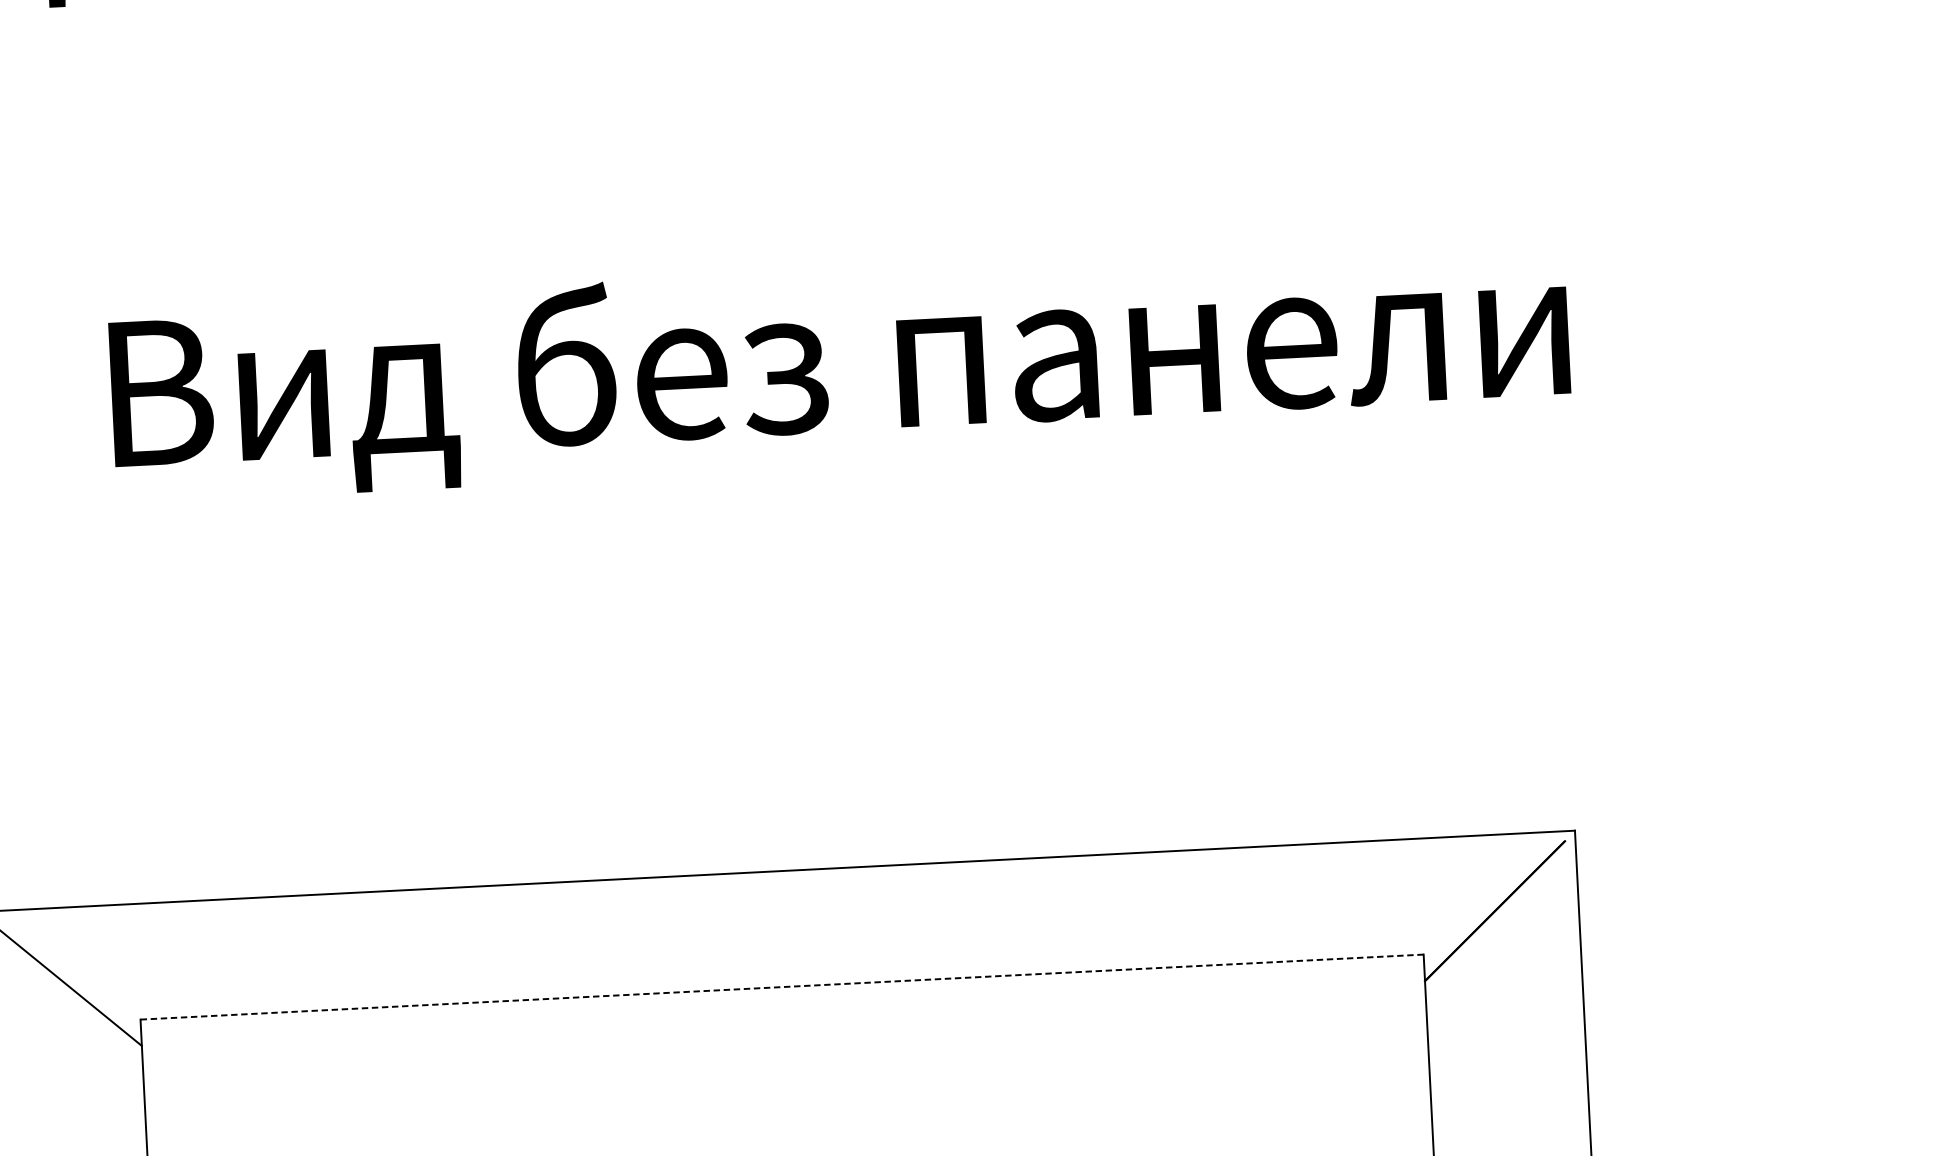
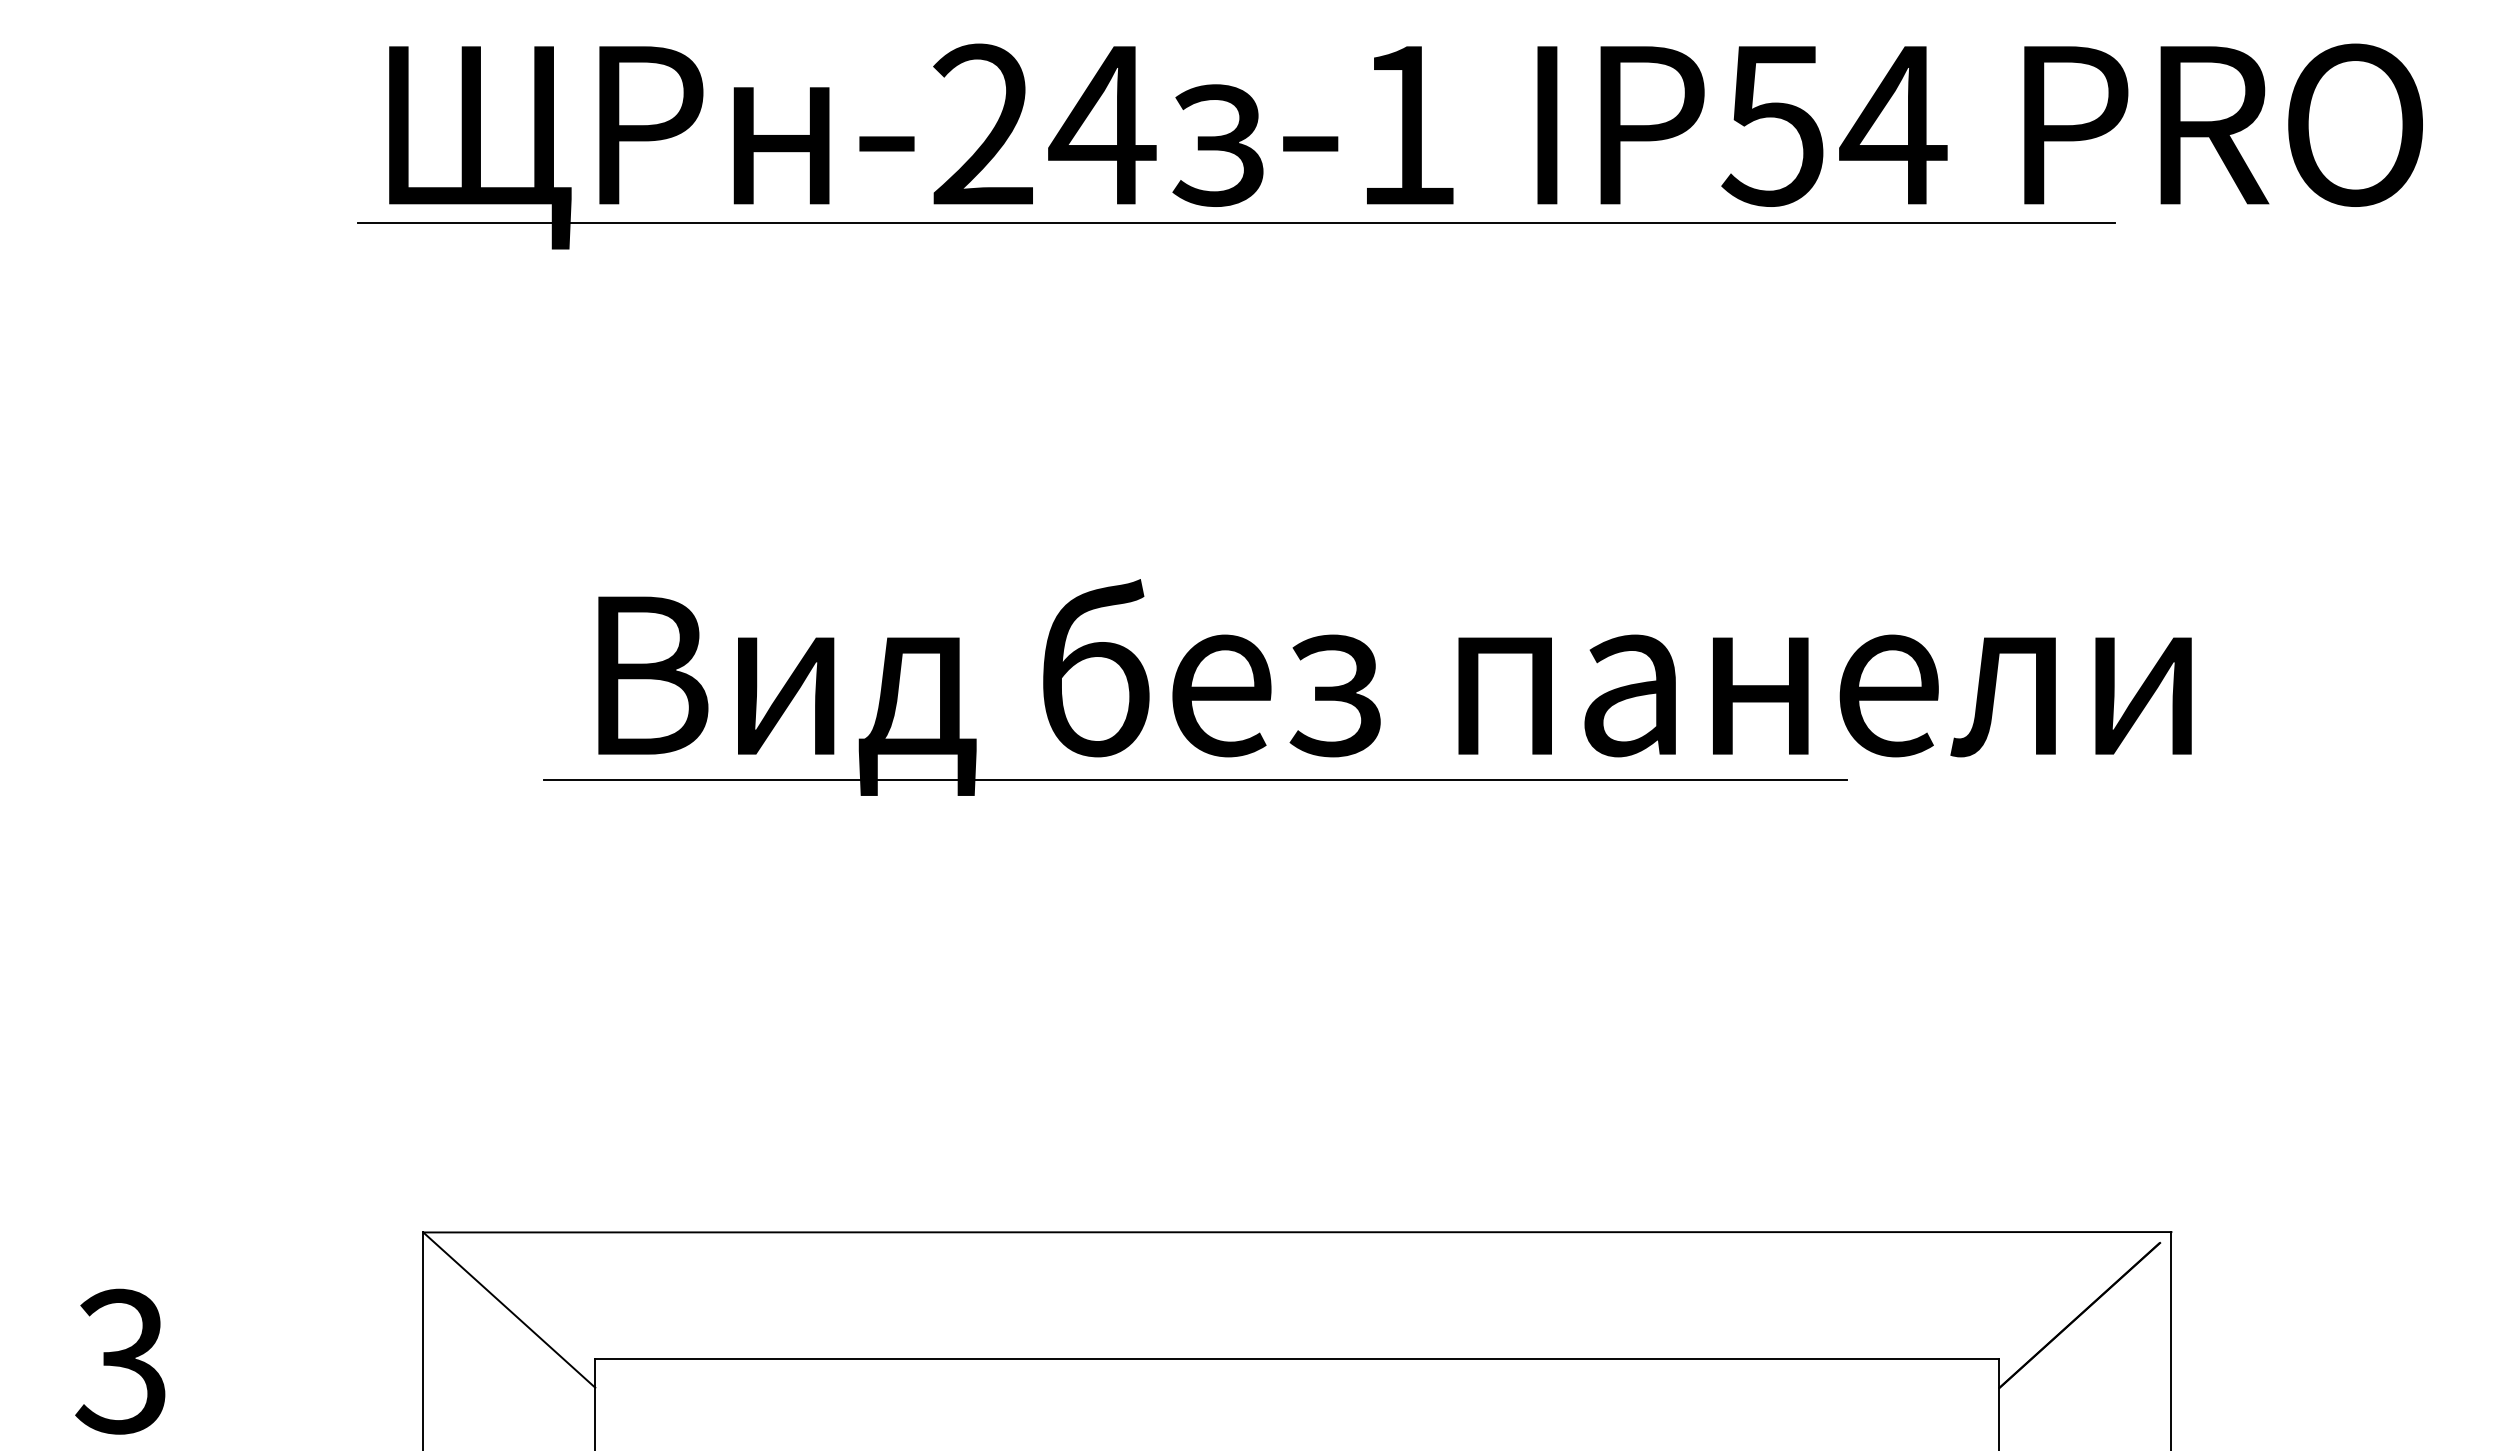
line: (662, 462) -> (1195, 779), added
line: (781, 986) -> (1296, 1358), dashed -> solid

